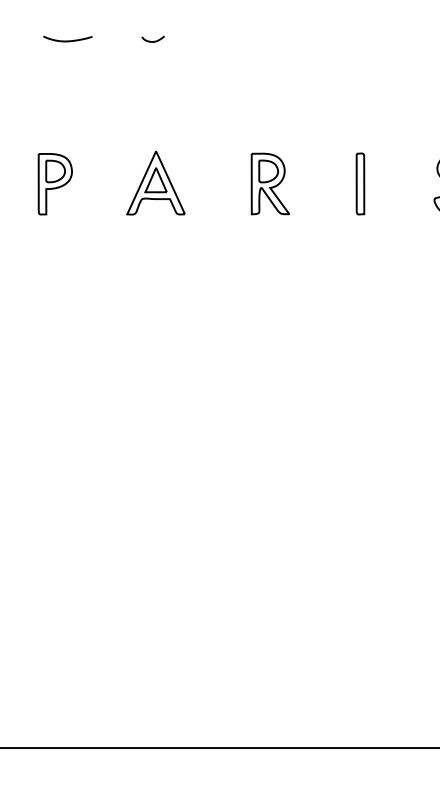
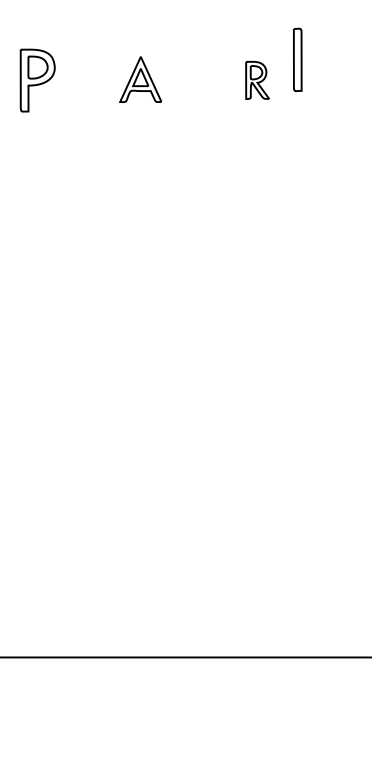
part: (155, 183) -> (140, 79), size x0.7
part: (269, 183) -> (256, 79), size x0.6
part: (360, 183) -> (297, 59), moved

